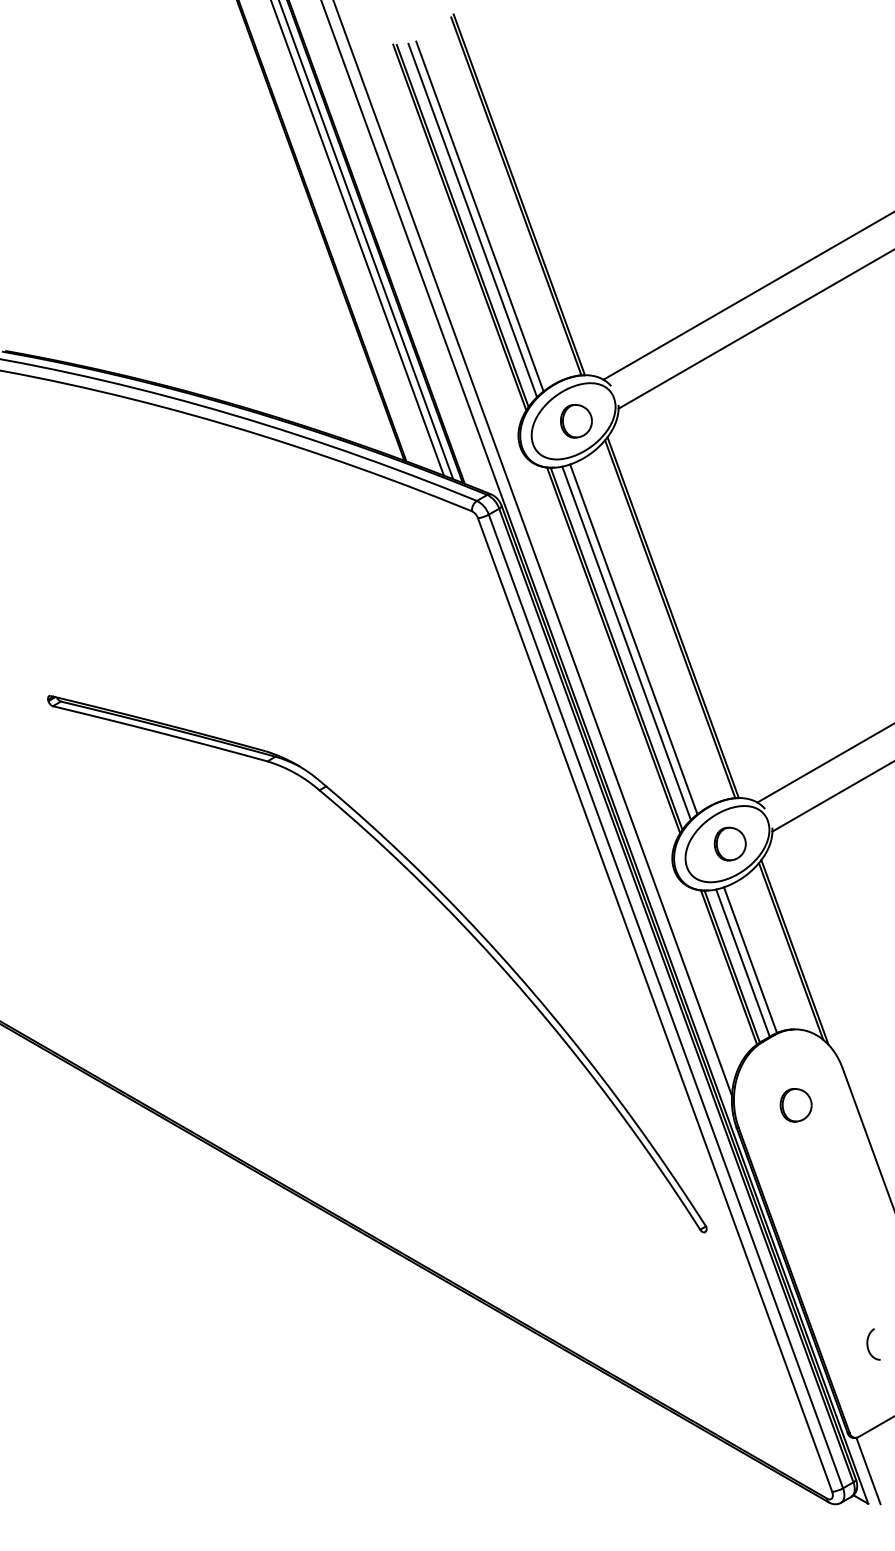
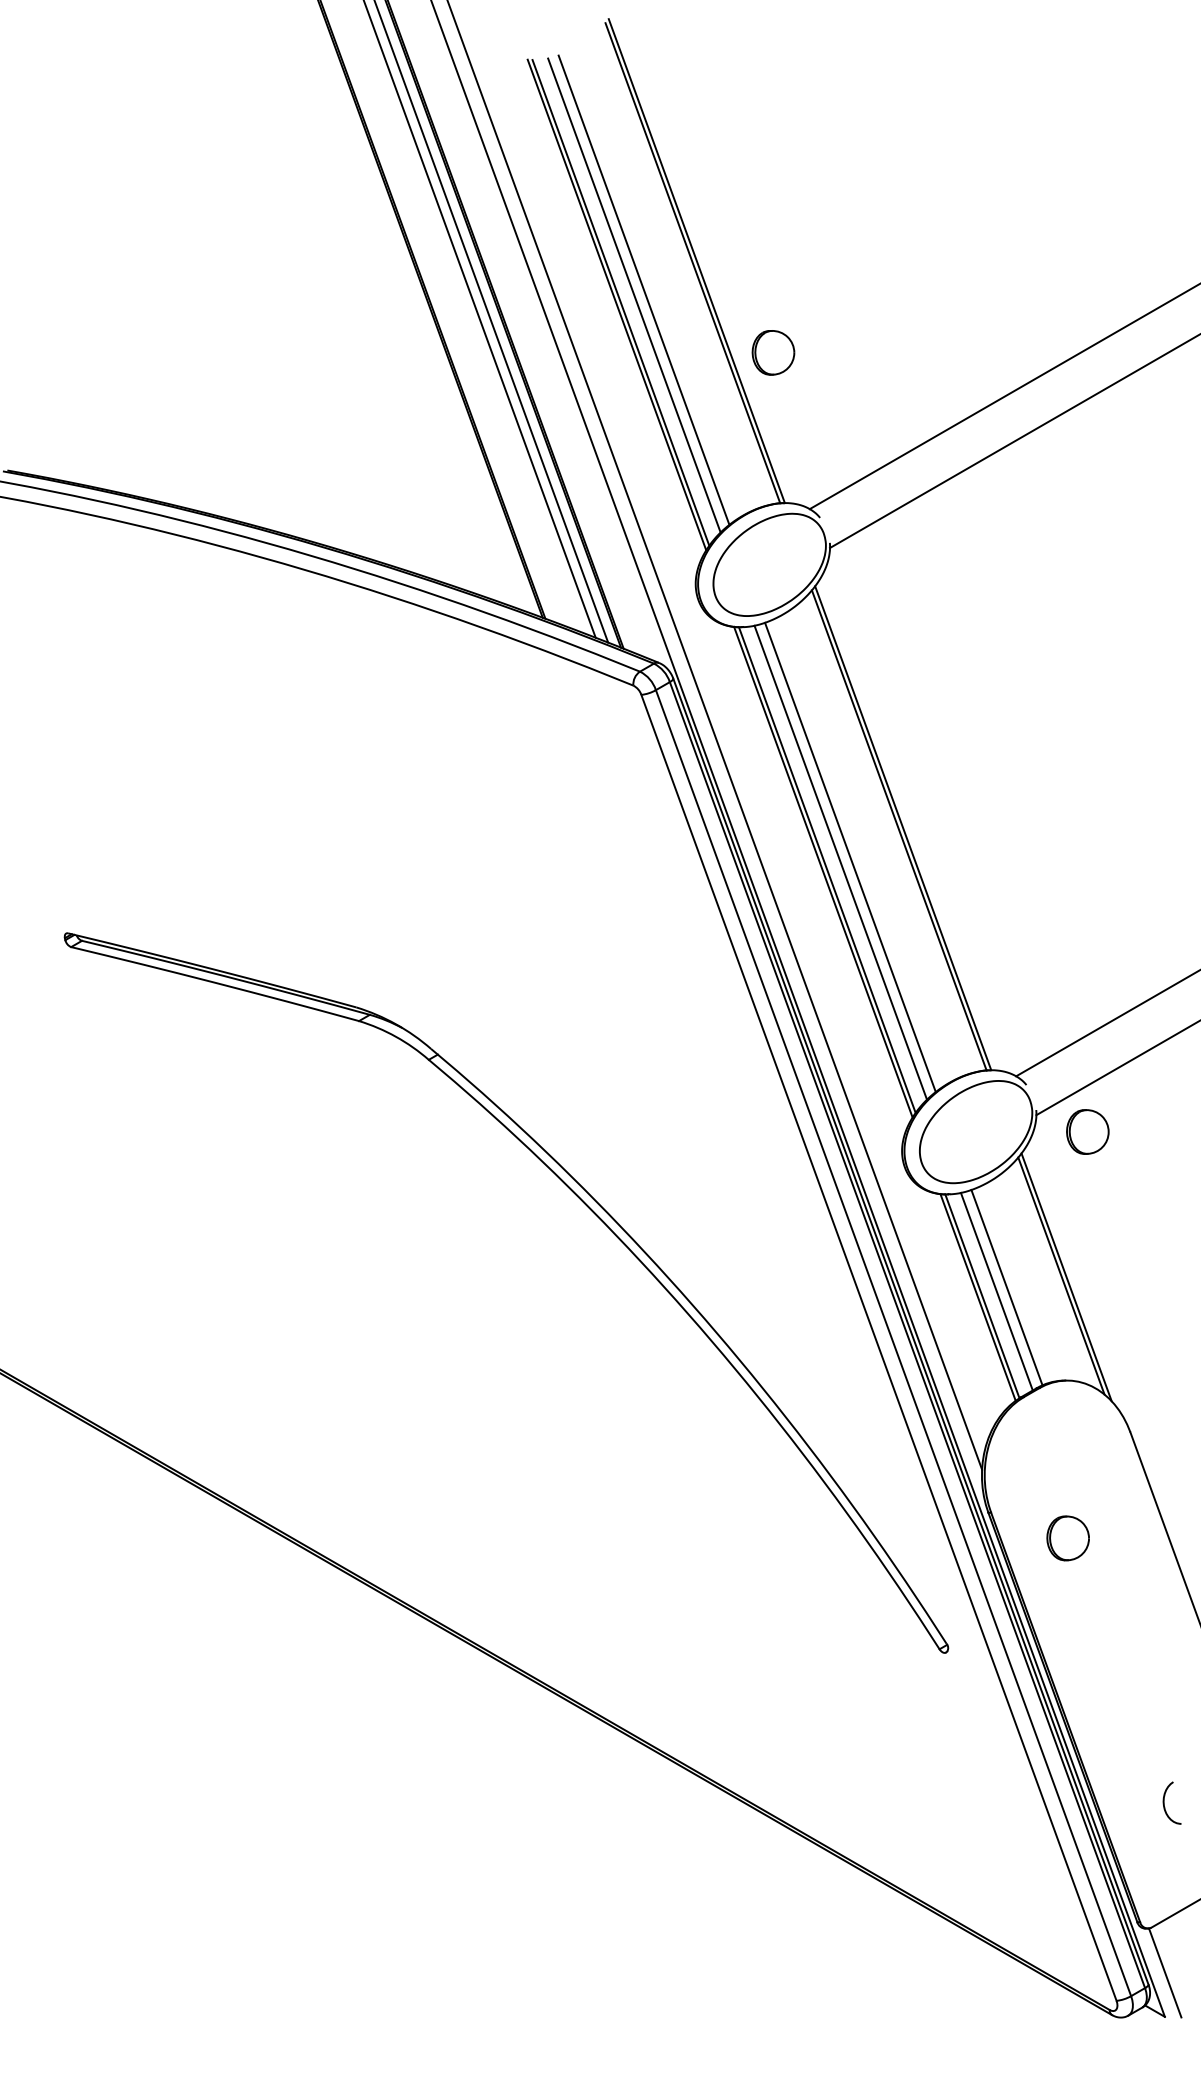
part: (576, 421) -> (773, 352), moved
part: (730, 843) -> (1087, 1131), moved
part: (795, 1105) -> (1067, 1538), moved

